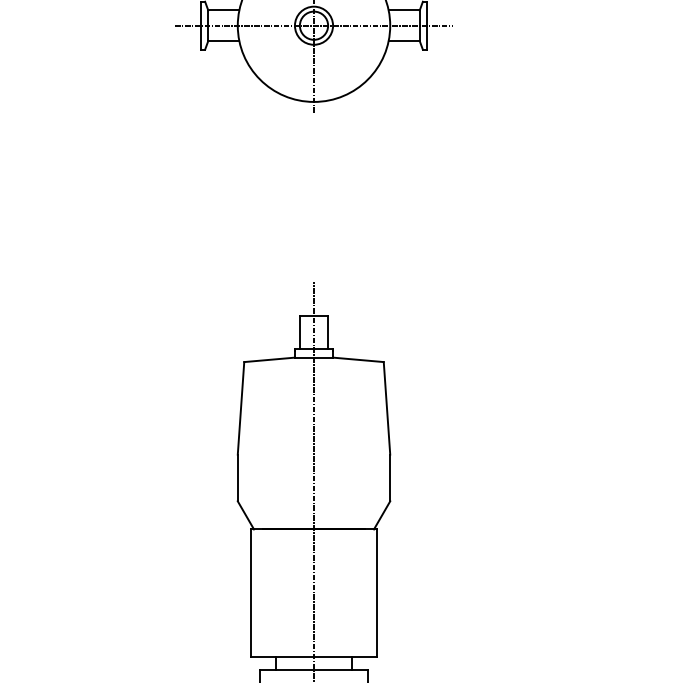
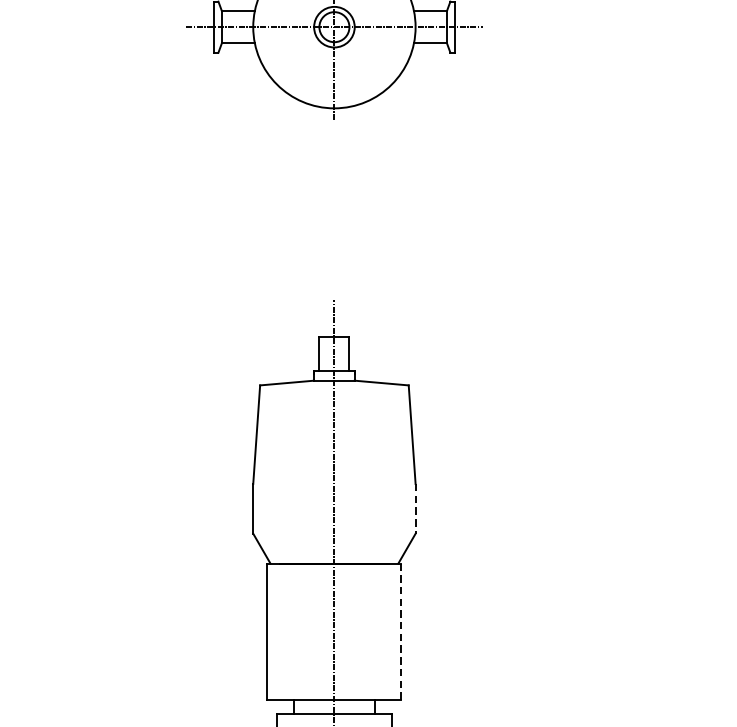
line: (390, 478) -> (415, 509), solid -> dashed
line: (376, 593) -> (400, 631), solid -> dashed

